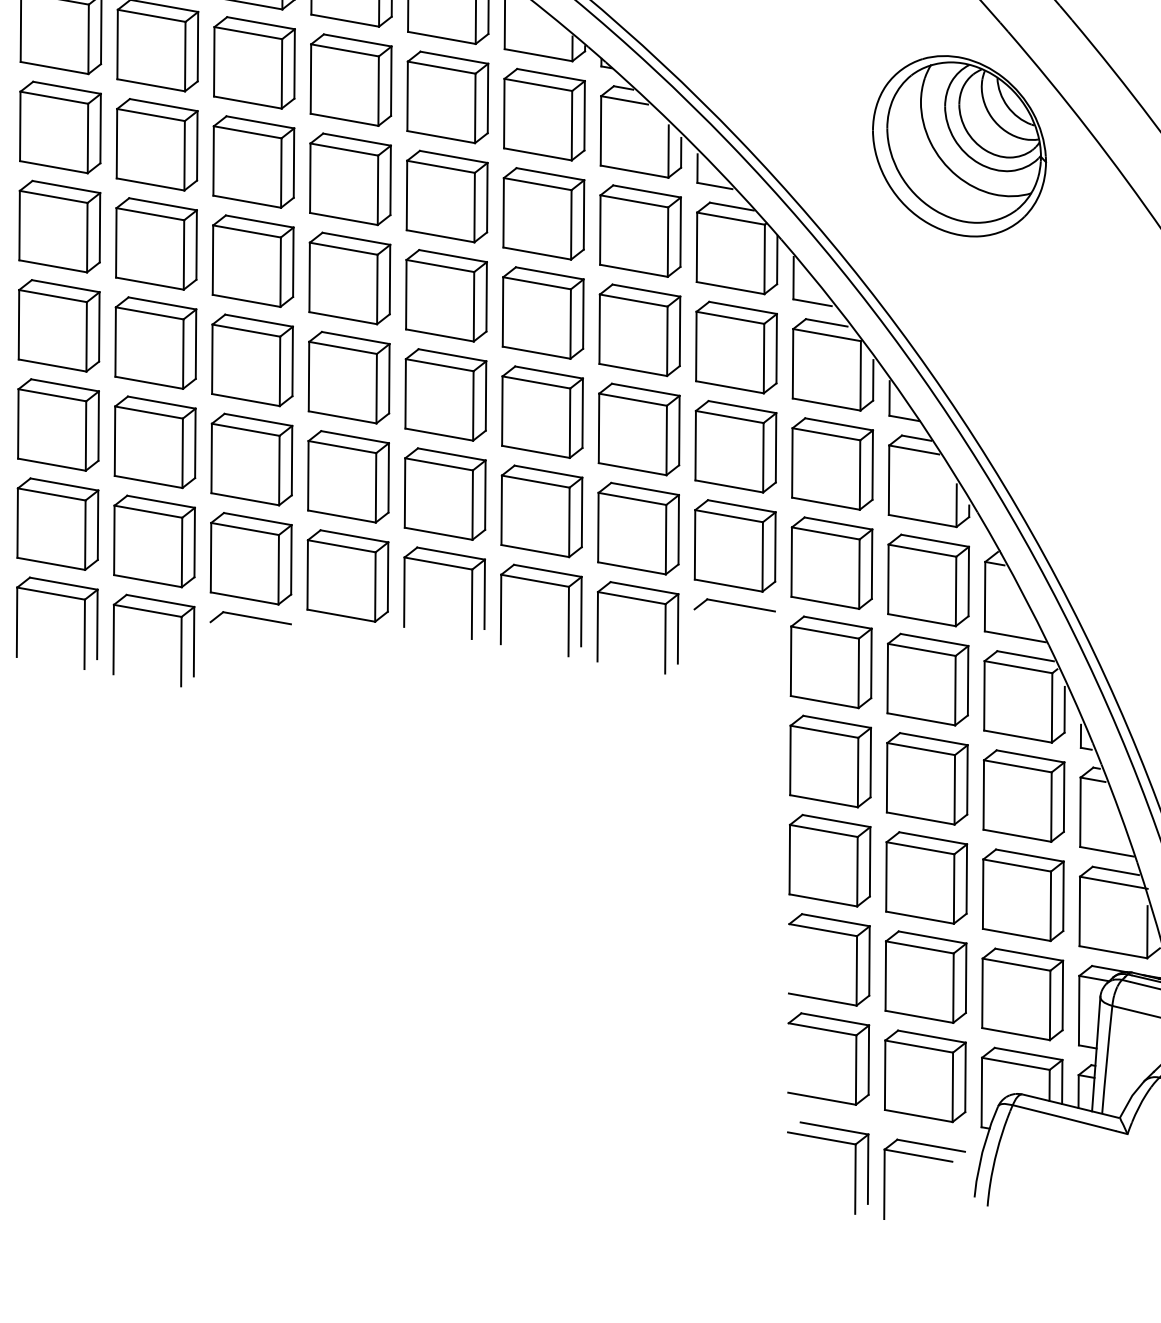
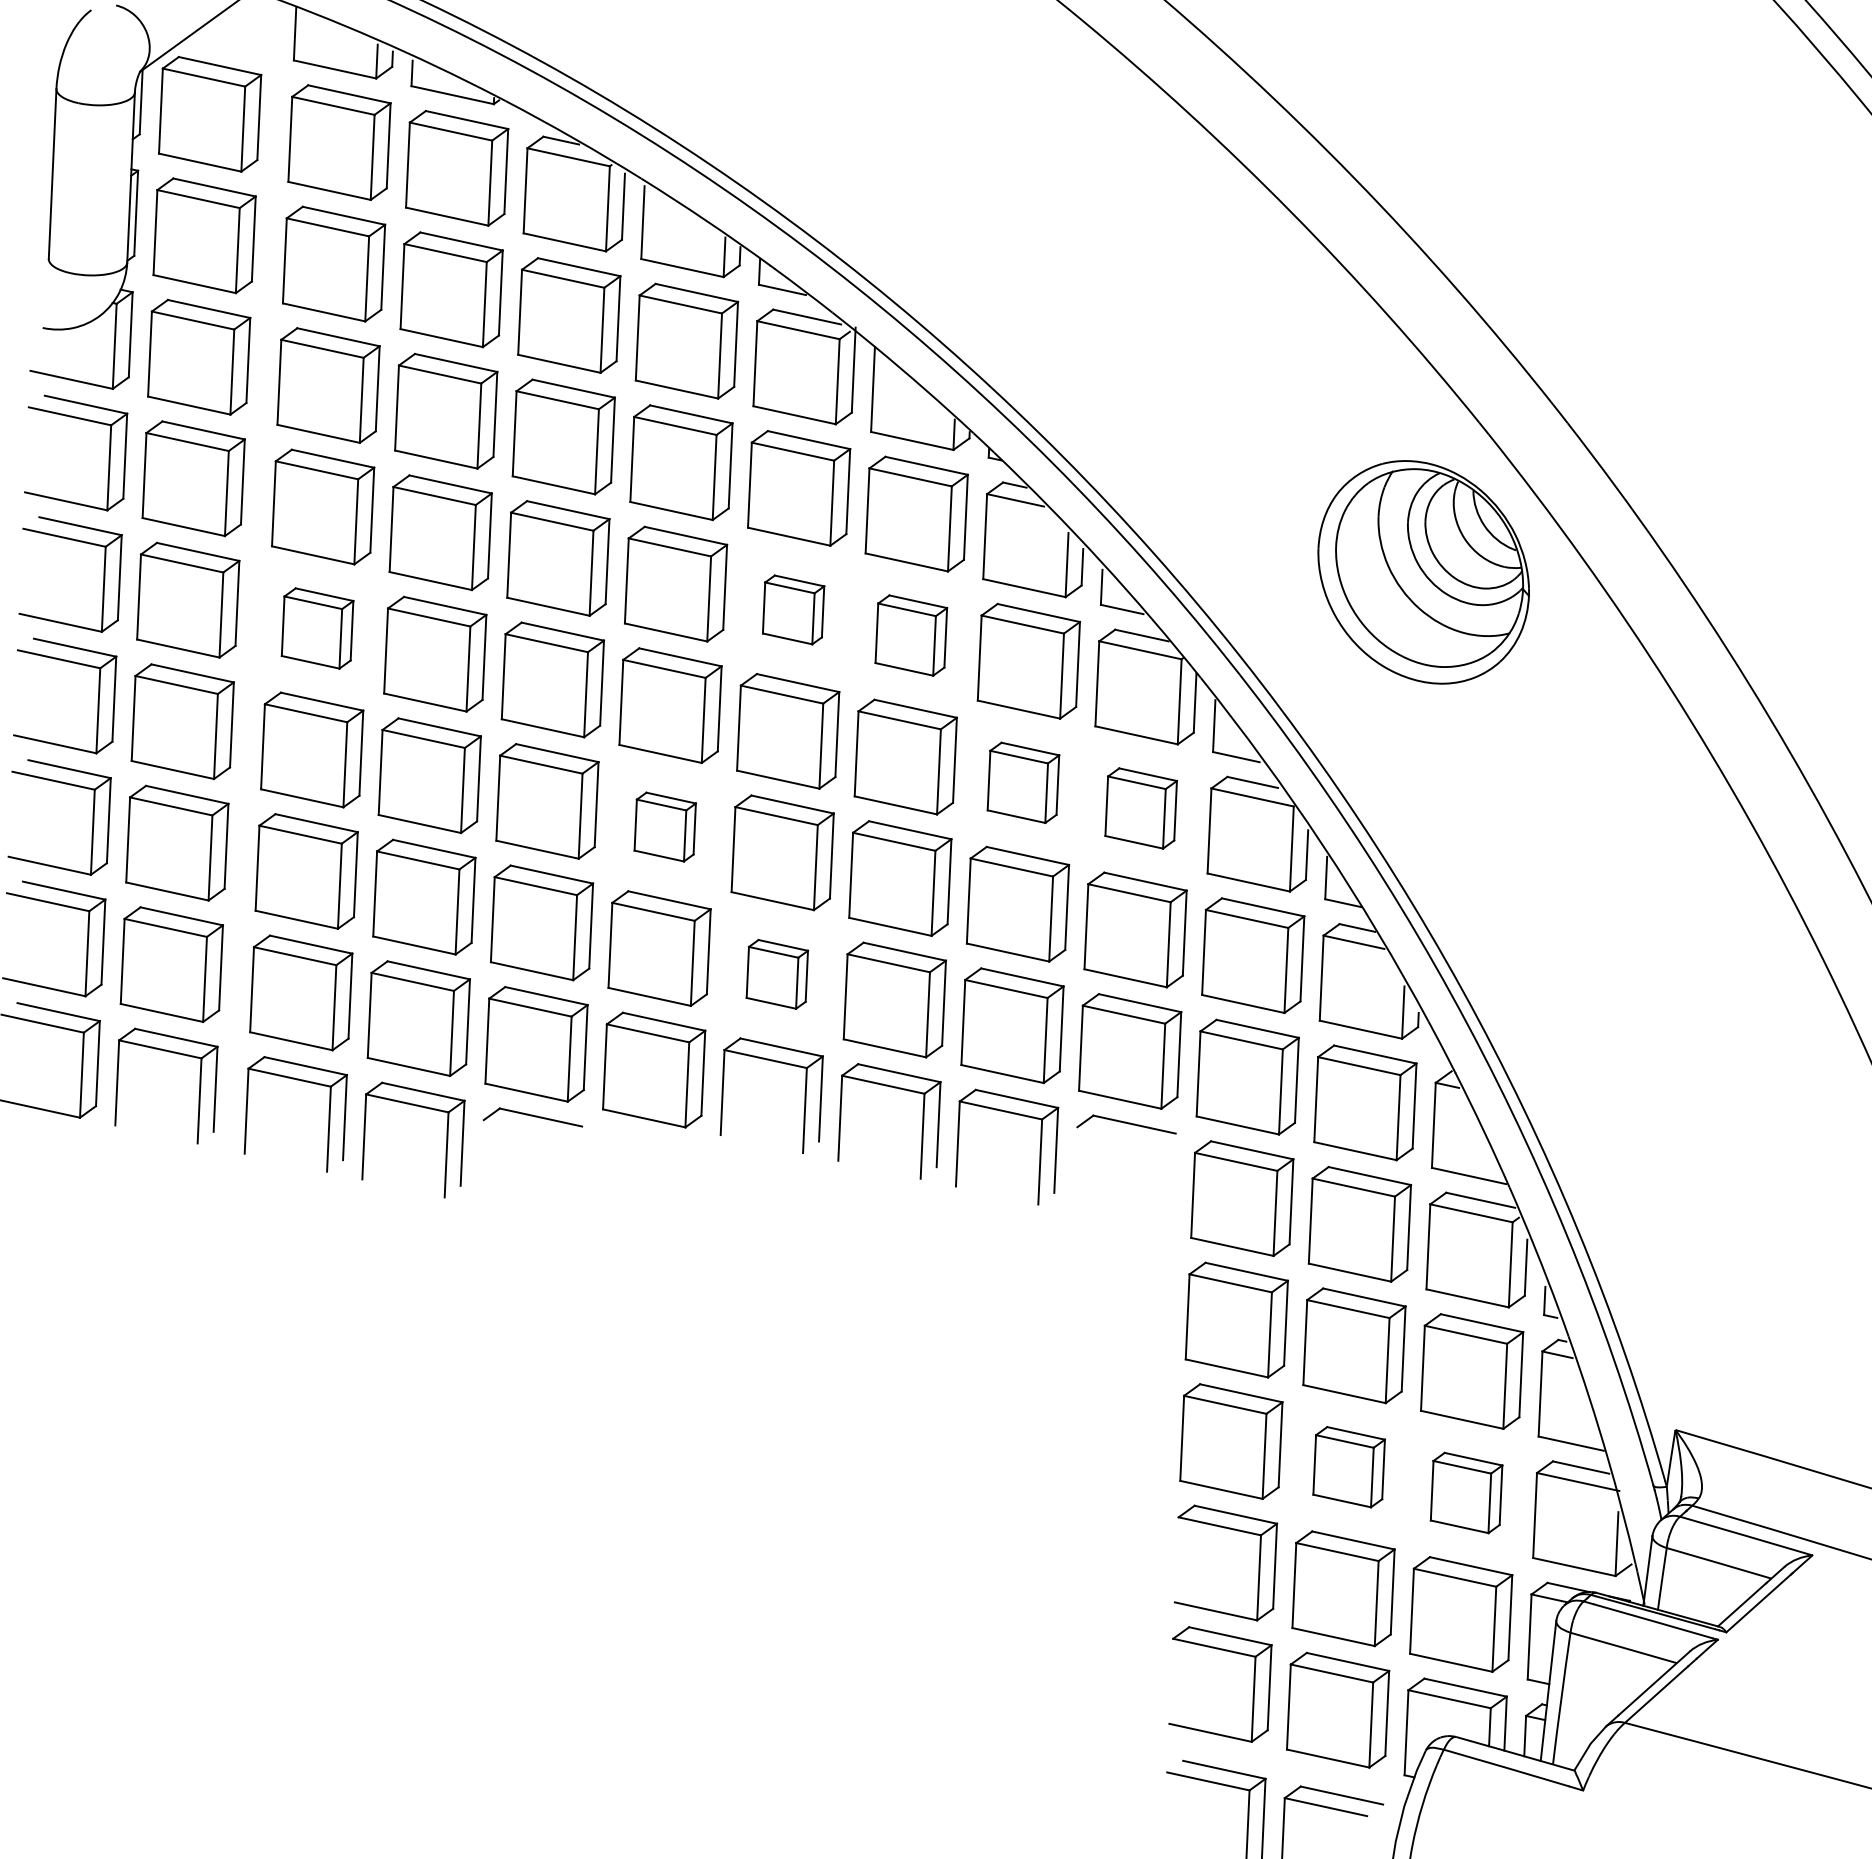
part: (447, 196) -> (793, 609), size x0.6
part: (544, 213) -> (911, 635), size x0.7
part: (59, 226) -> (317, 628), size x0.7
part: (639, 330) -> (1023, 782), size x0.7
part: (736, 347) -> (1141, 808), size x0.7
part: (349, 377) -> (665, 826), size x0.6
part: (445, 494) -> (777, 974), size x0.6
part: (927, 877) -> (1349, 1466), size x0.7
part: (1023, 894) -> (1466, 1492), size x0.7

